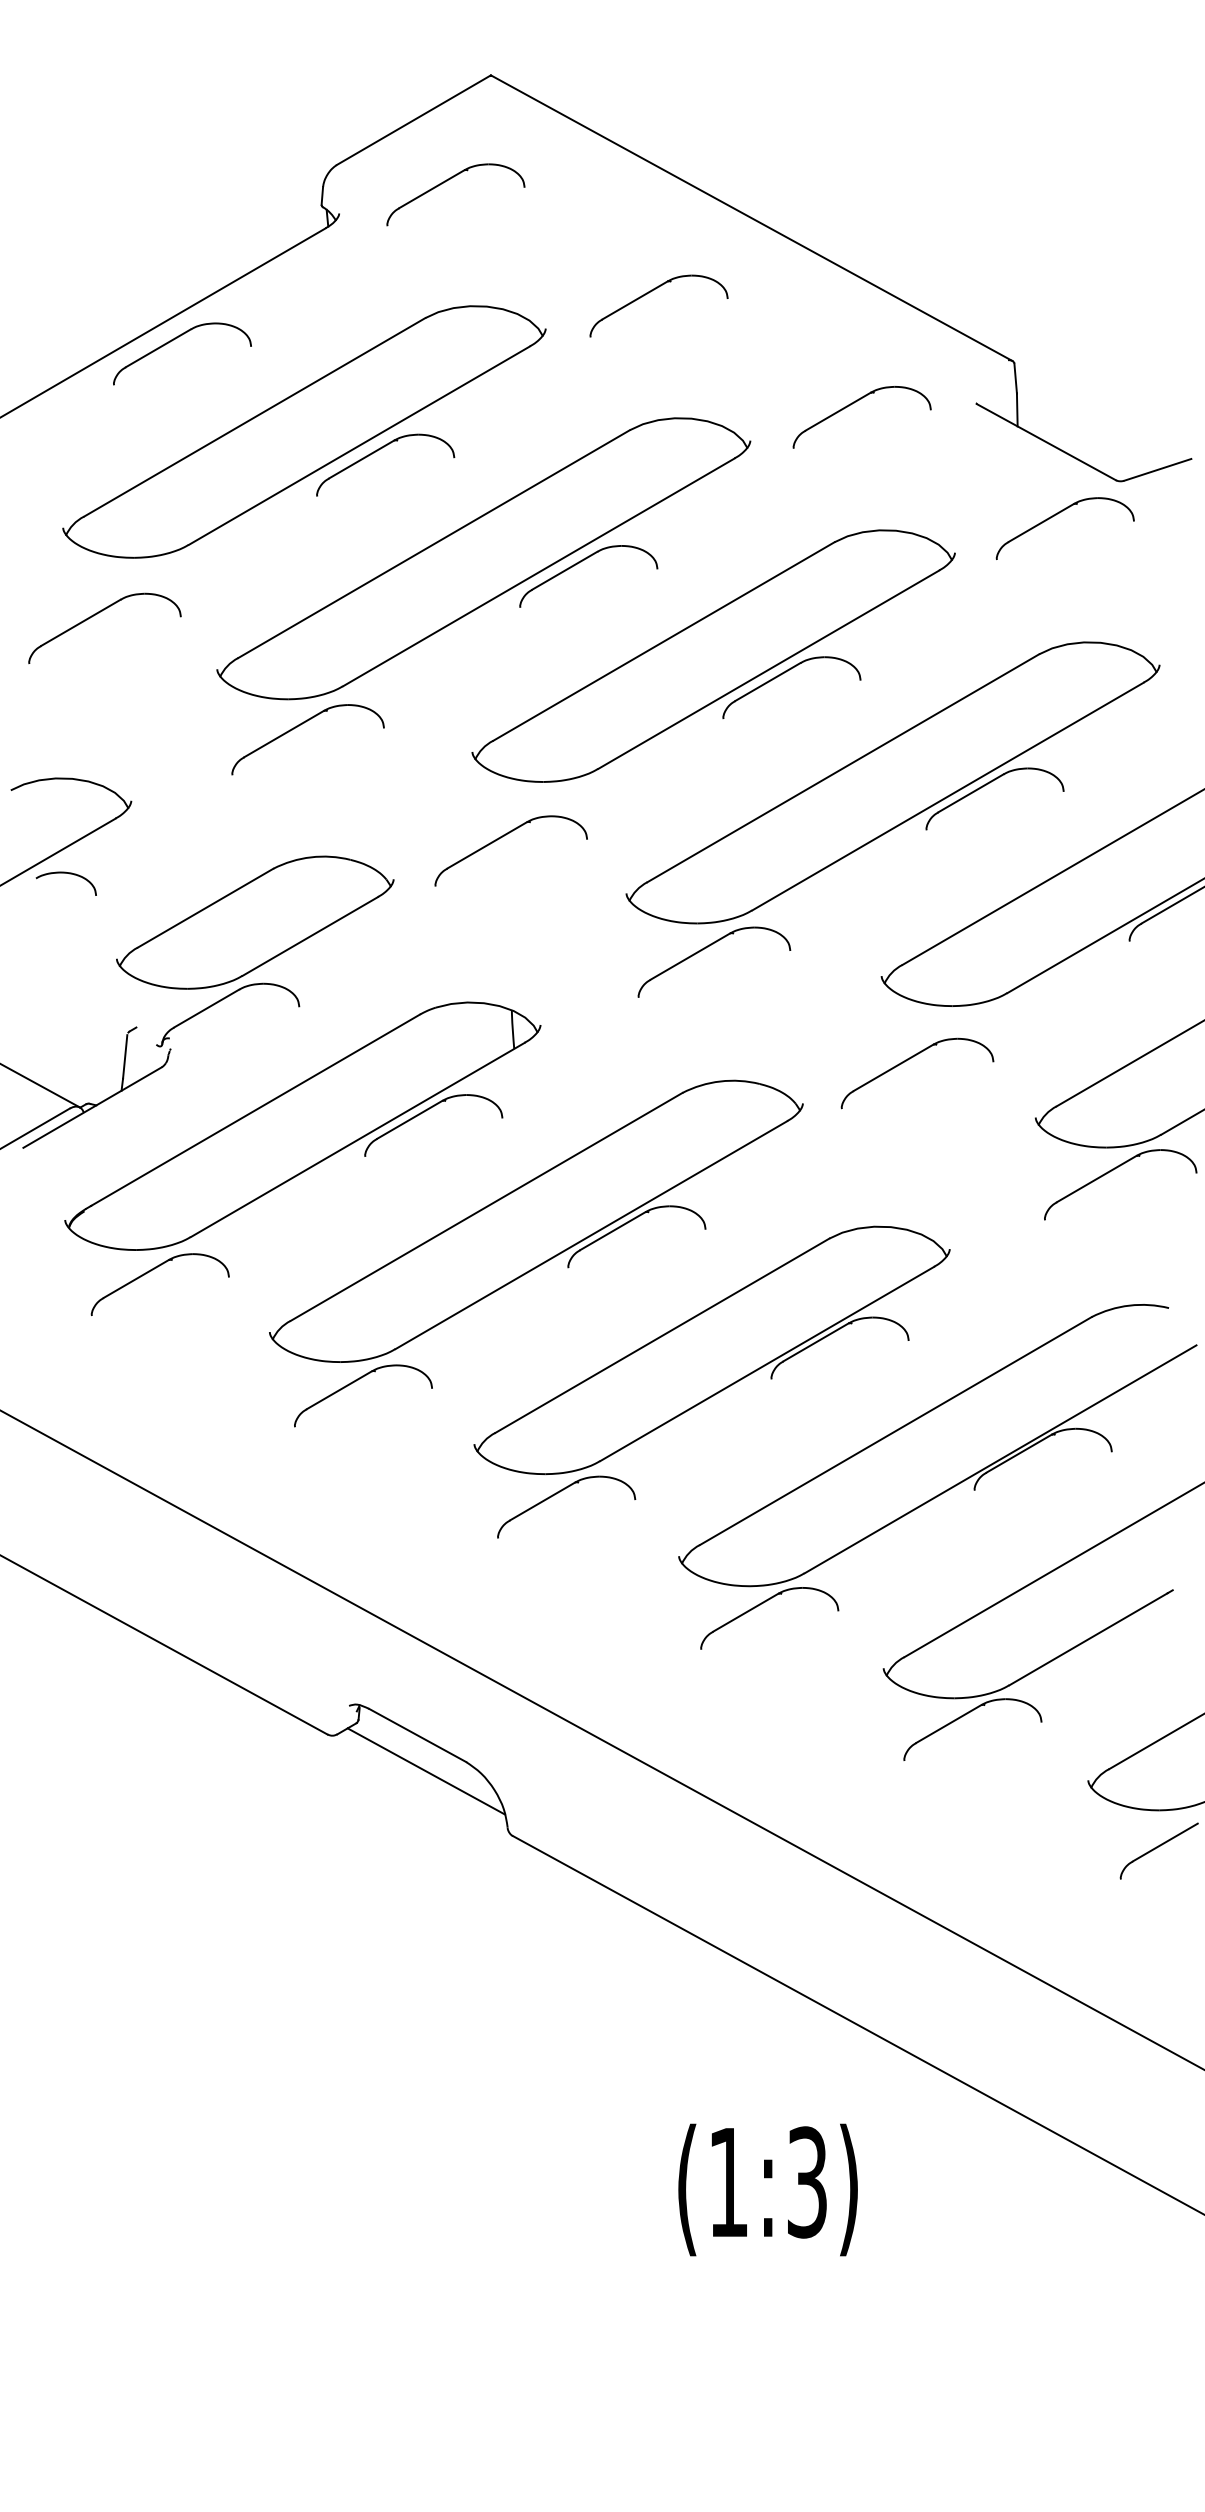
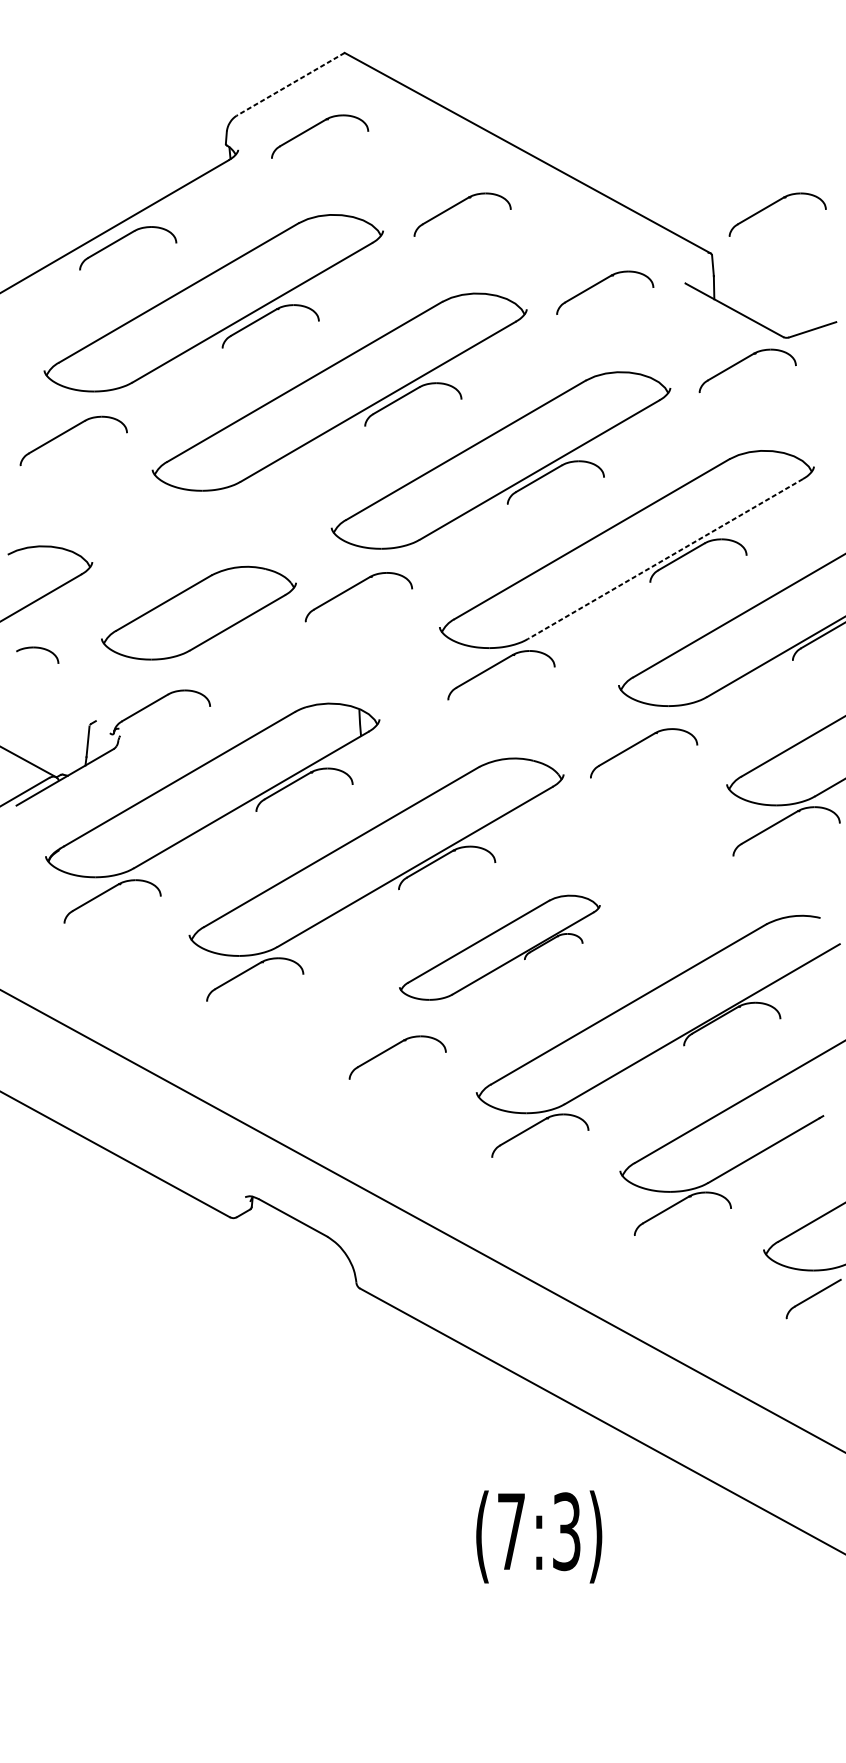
line: (413, 120) -> (290, 84), solid -> dashed
part: (1098, 293) -> (771, 206), added
part: (299, 726) -> (210, 509), removed
line: (948, 796) -> (665, 559), solid -> dashed
part: (69, 874) -> (39, 648), moved
part: (255, 922) -> (199, 613), moved
part: (711, 1350) -> (499, 947), size x0.6
line: (425, 1771) -> (298, 1243), removed
text: (728, 2182) -> (511, 1531), (1:3) -> (7:3)

